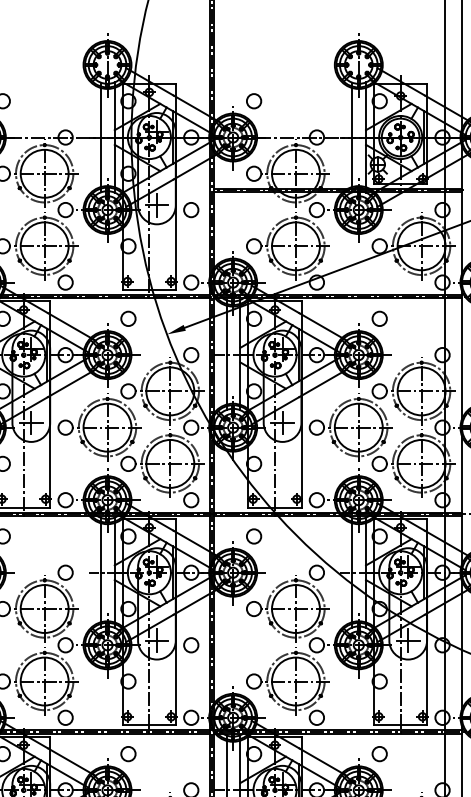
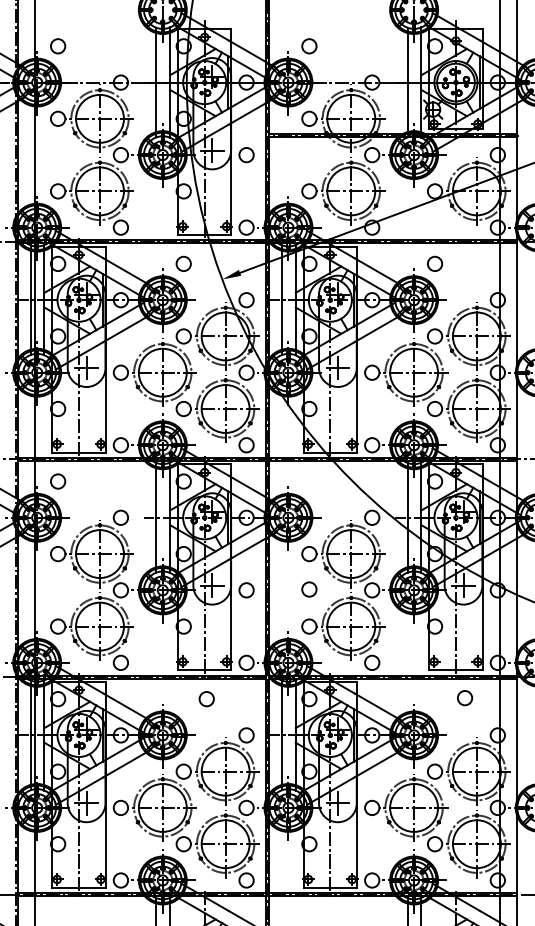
circle: (254, 536) -> (309, 589), moved
circle: (128, 754) -> (206, 699), moved
circle: (380, 754) -> (465, 698), moved

